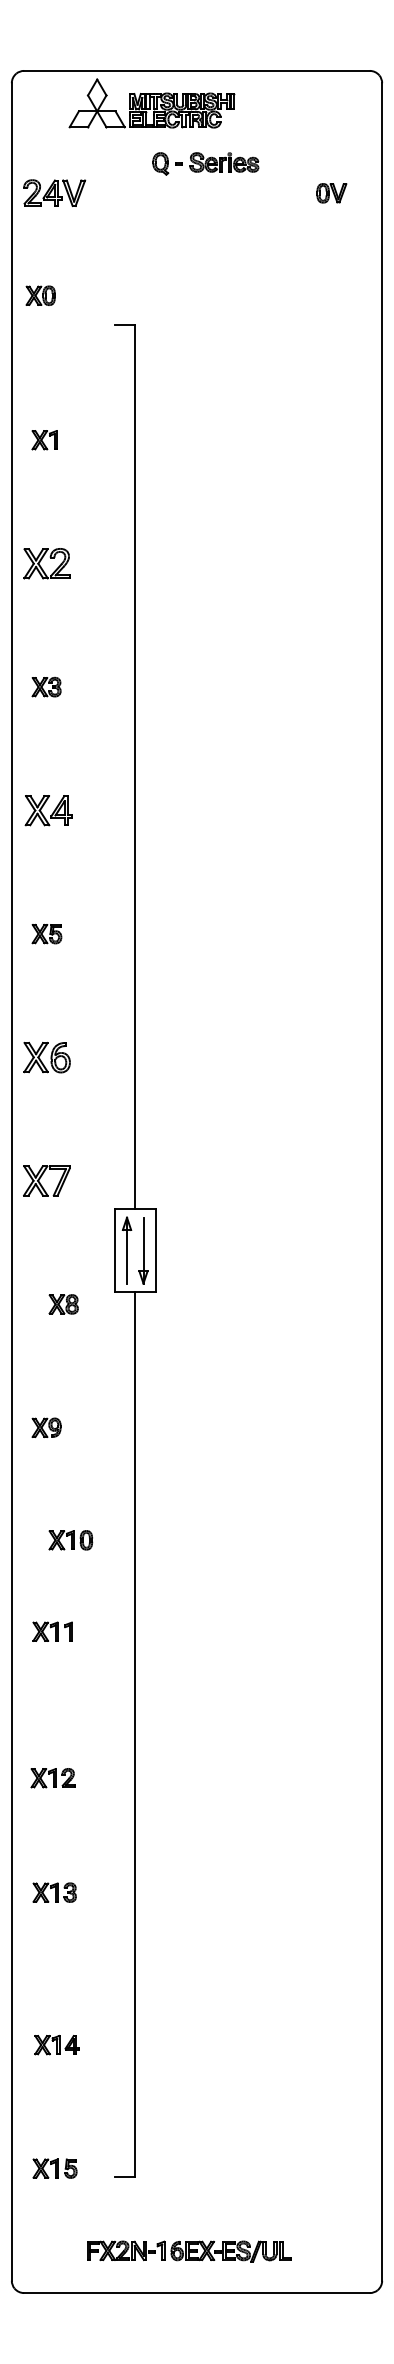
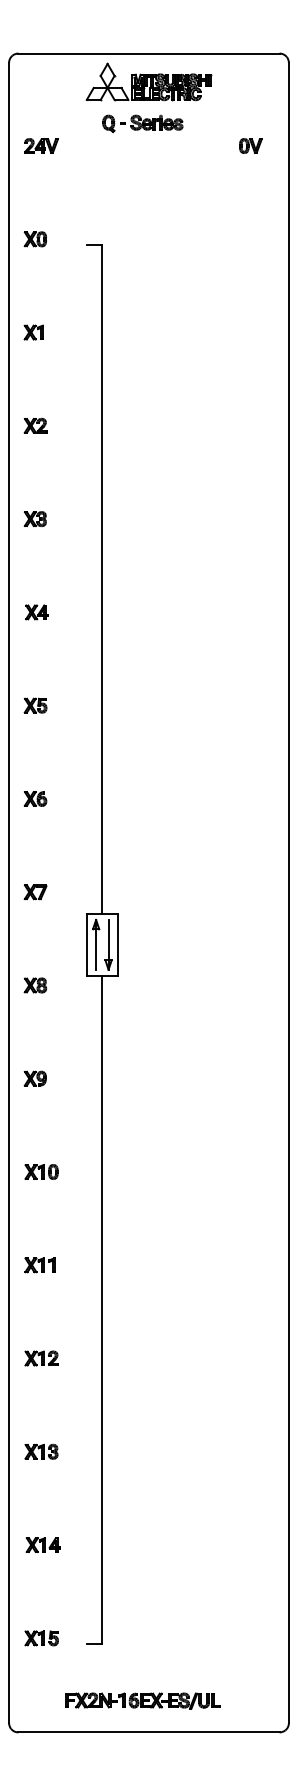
part: (151, 103) -> (148, 81), moved
part: (205, 163) -> (142, 123), moved
part: (54, 193) -> (41, 146), size x0.71
part: (40, 295) -> (35, 239), moved
part: (46, 563) -> (35, 425), size x0.62
part: (48, 810) -> (36, 612), size x0.62
part: (46, 1057) -> (35, 798), size x0.62
part: (46, 1180) -> (35, 891), size x0.62
part: (63, 1304) -> (35, 985), moved
part: (70, 1540) -> (41, 1172), moved
part: (52, 1631) -> (39, 1265), moved
part: (52, 1778) -> (41, 1358), moved
part: (54, 1892) -> (41, 1451), moved

